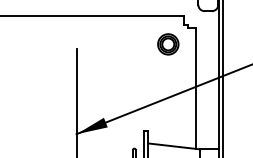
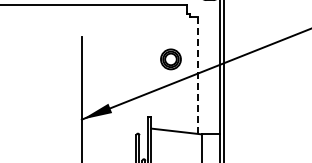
part: (167, 44) -> (170, 59), moved
line: (196, 88) -> (198, 75), solid -> dashed

